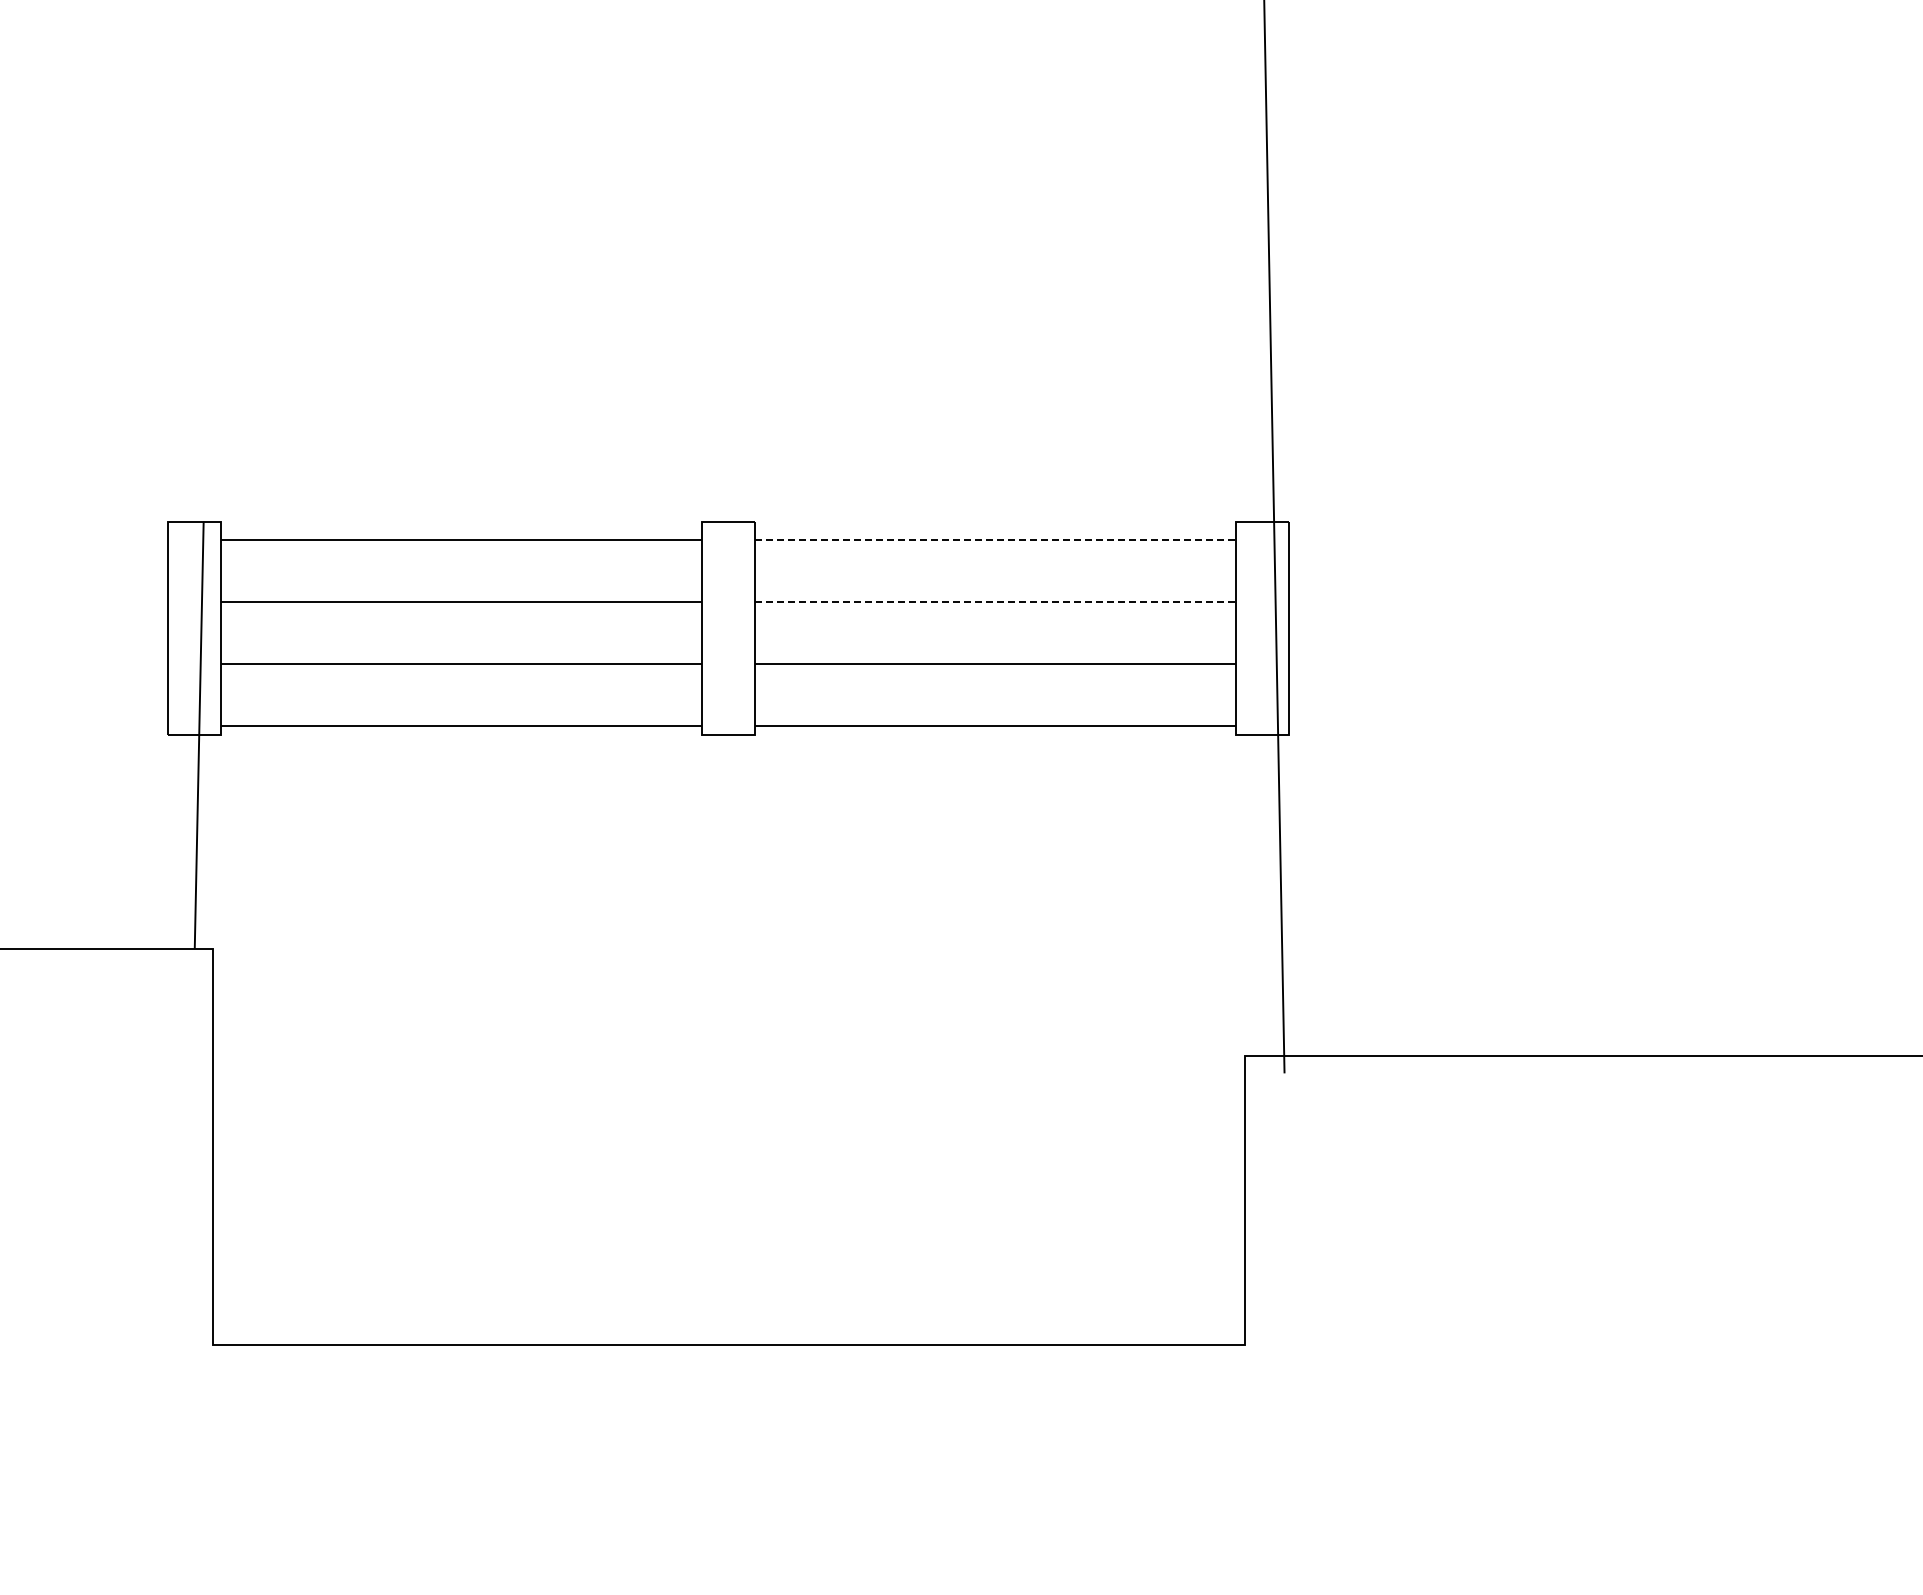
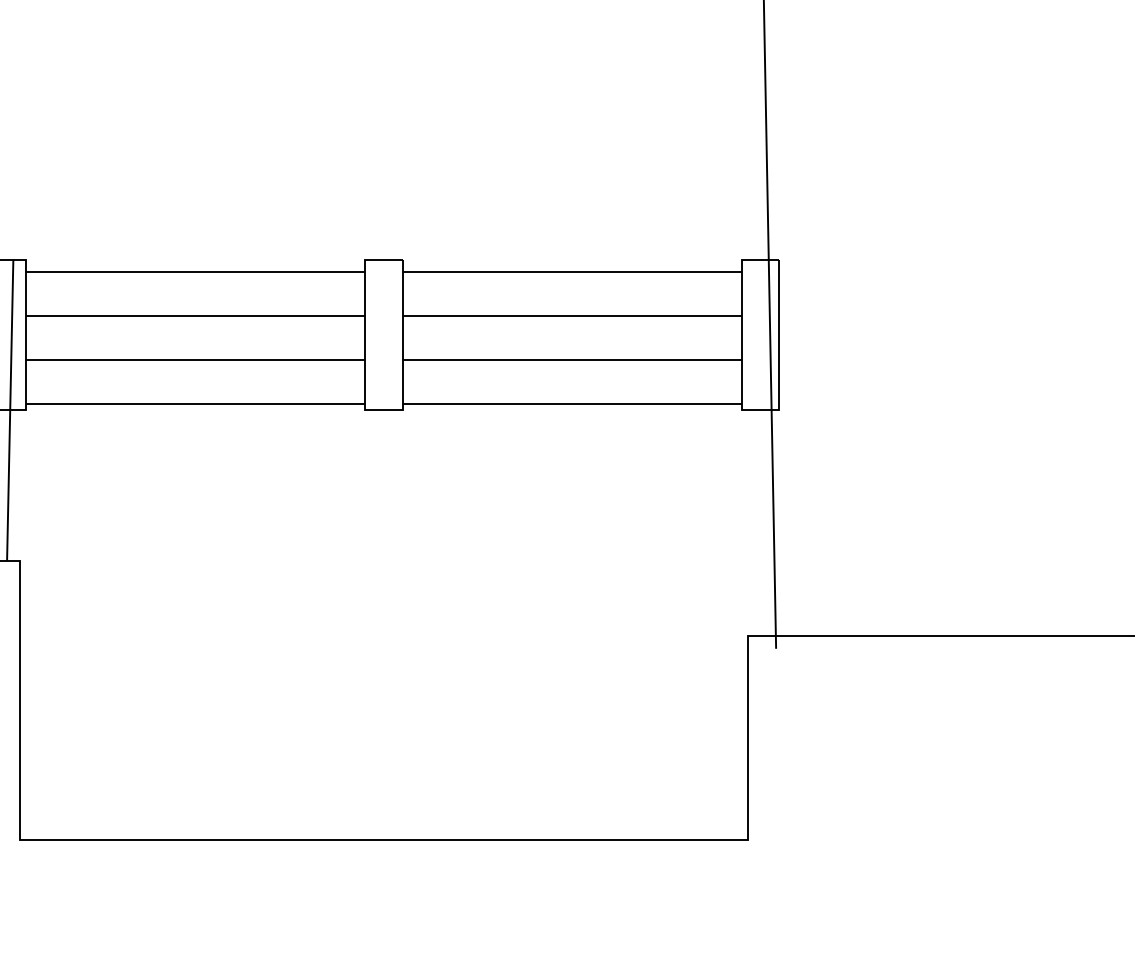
line: (995, 539) -> (572, 272), dashed -> solid
line: (995, 601) -> (572, 315), dashed -> solid

